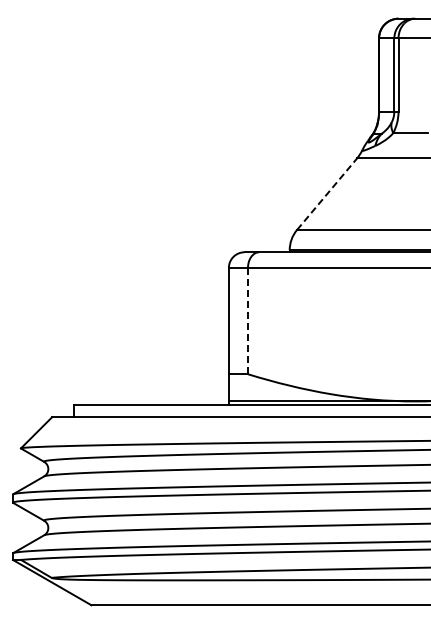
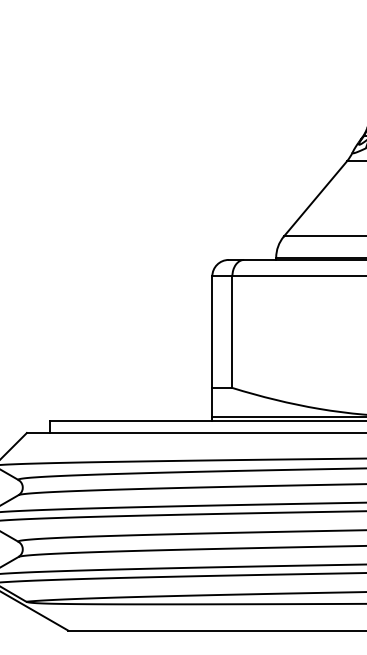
line: (327, 194) -> (315, 199), dashed -> solid
line: (247, 320) -> (231, 331), dashed -> solid

